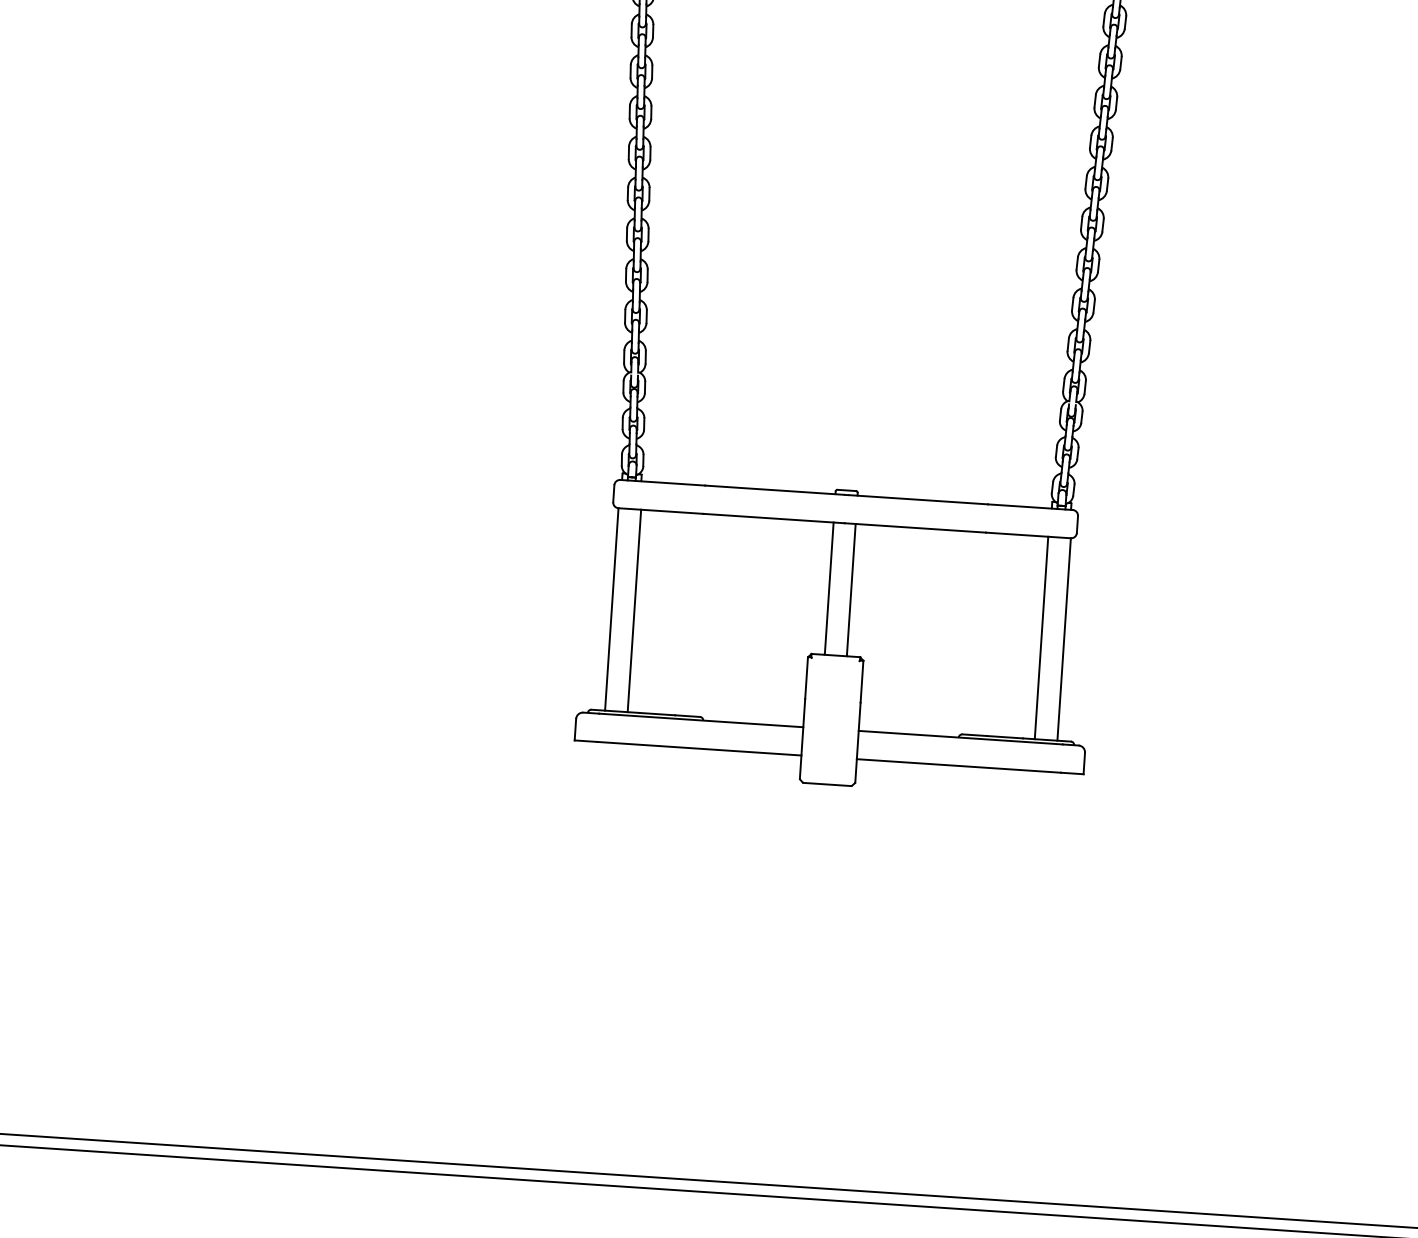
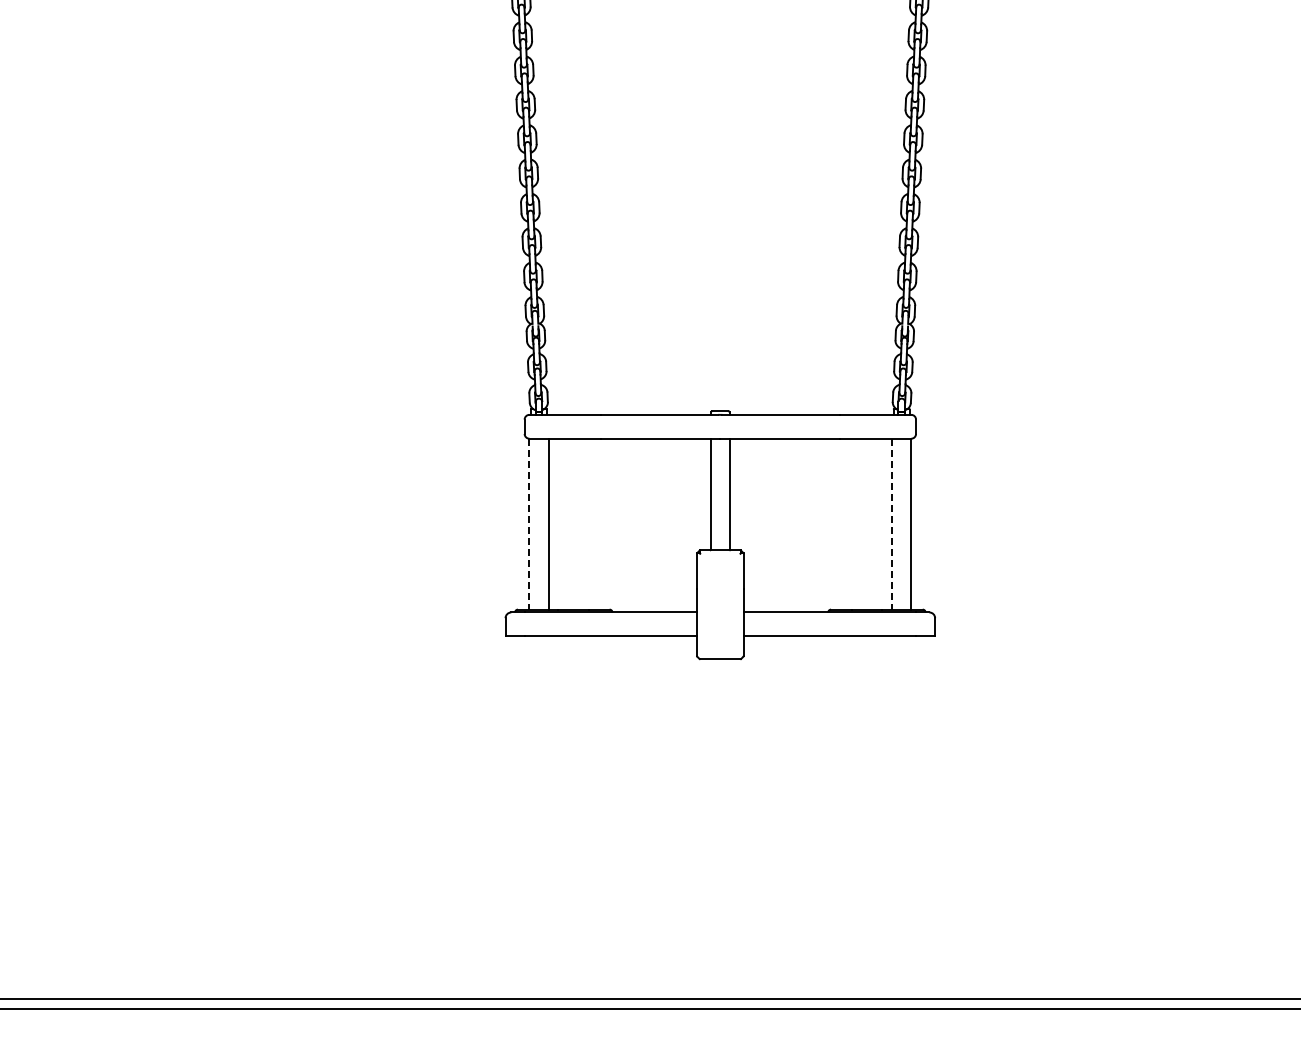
line: (611, 609) -> (529, 524), solid -> dashed
line: (1041, 638) -> (892, 524), solid -> dashed

